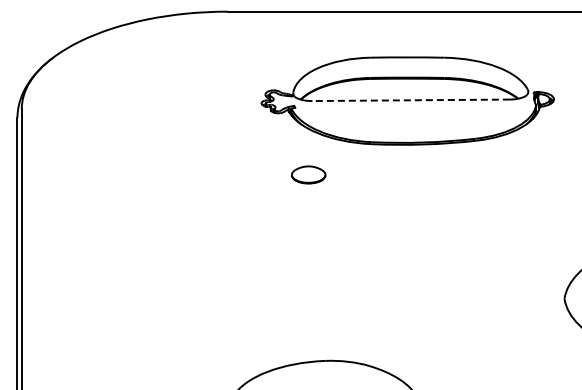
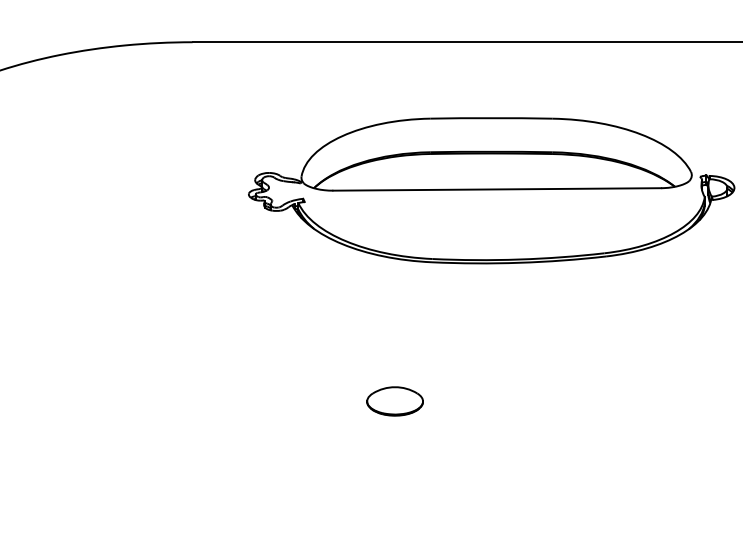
line: (411, 100) -> (497, 189), dashed -> solid
part: (308, 174) -> (394, 400), moved

